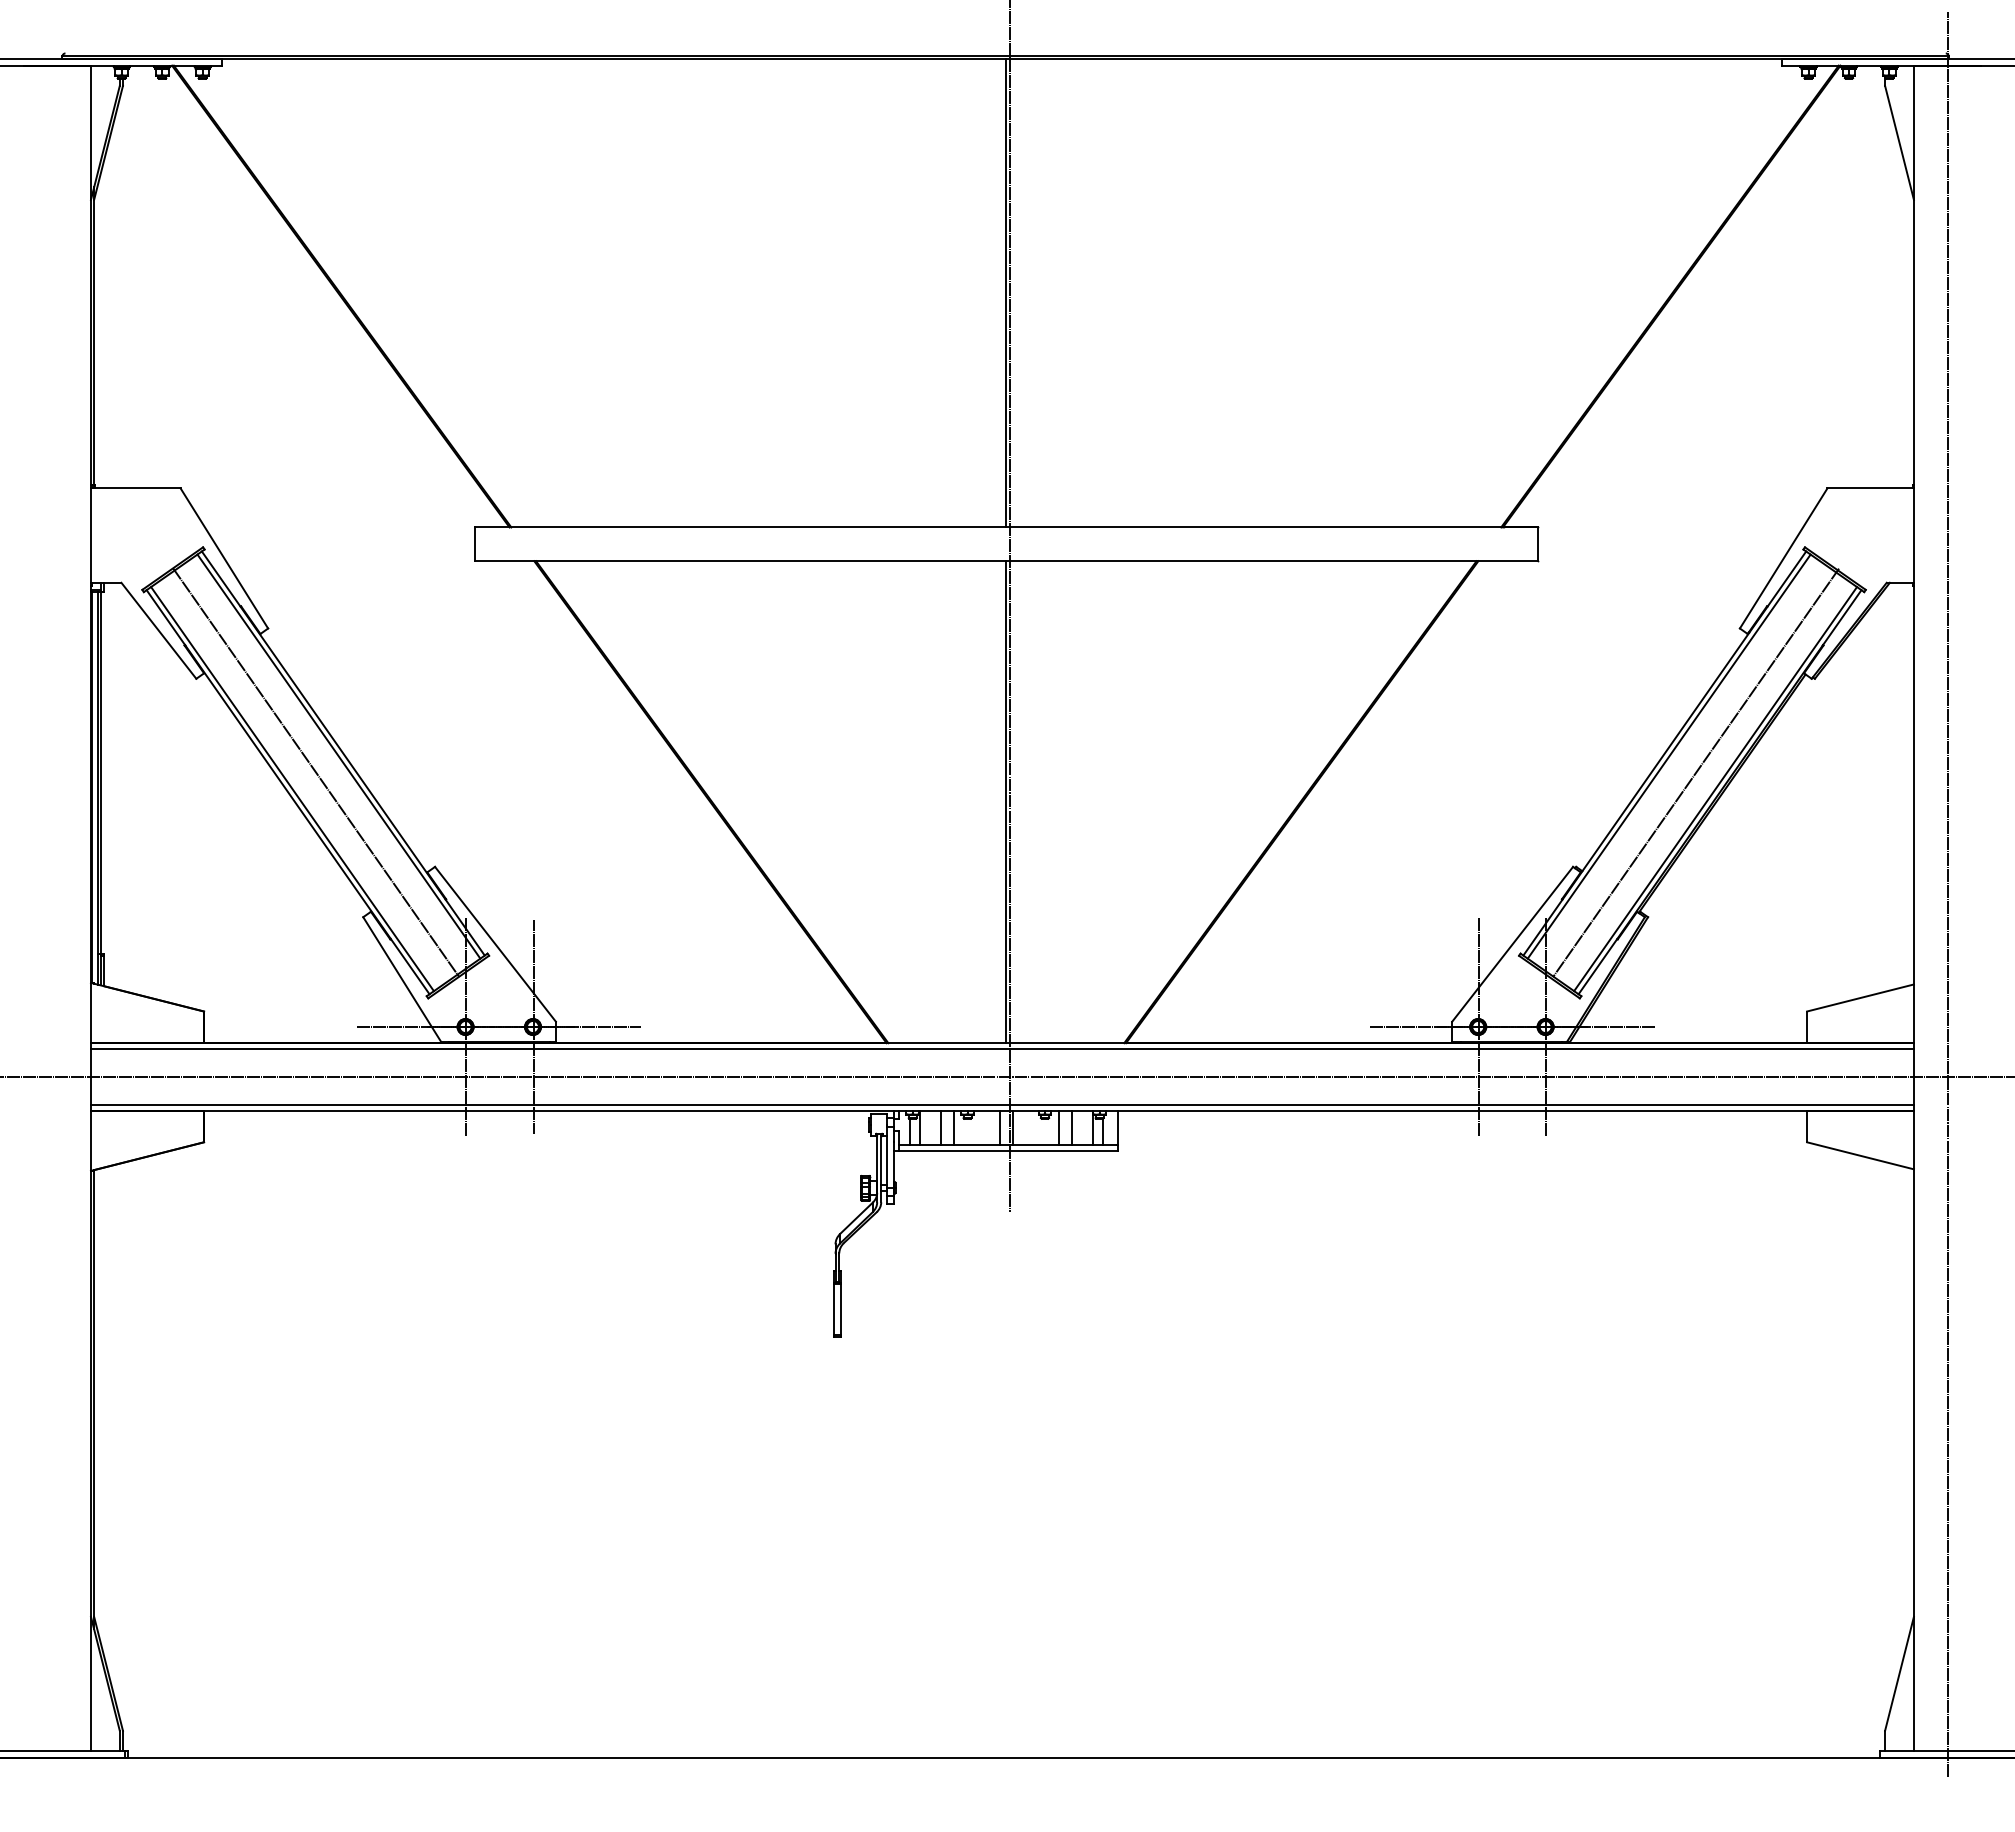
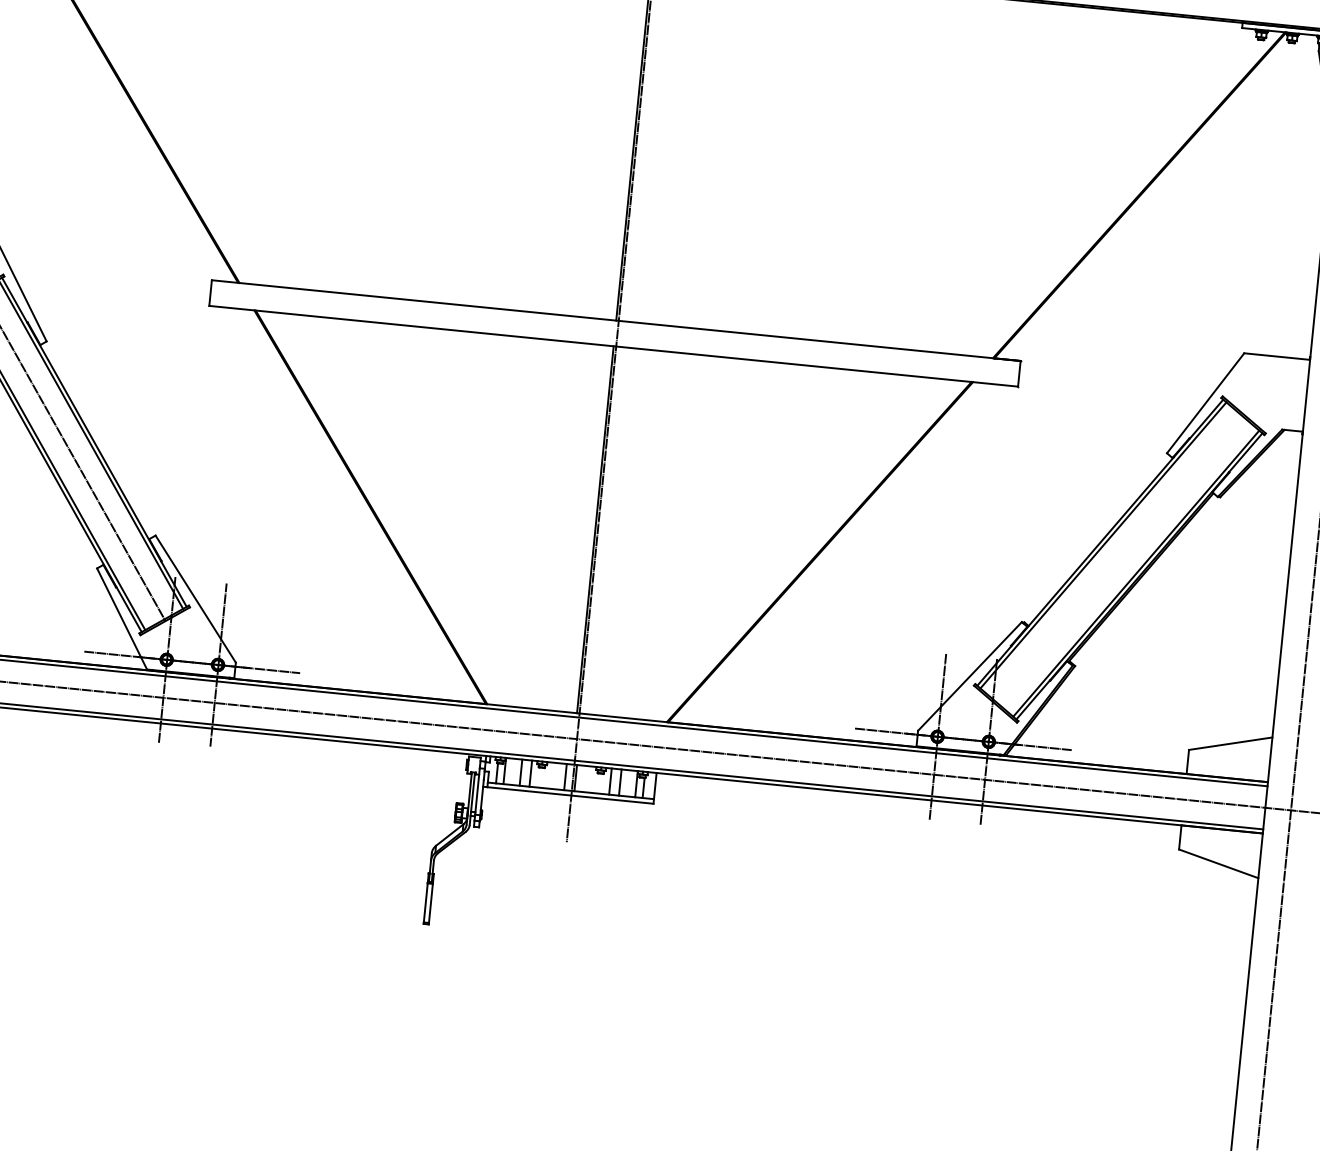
line: (1696, 772) -> (1123, 559), removed

